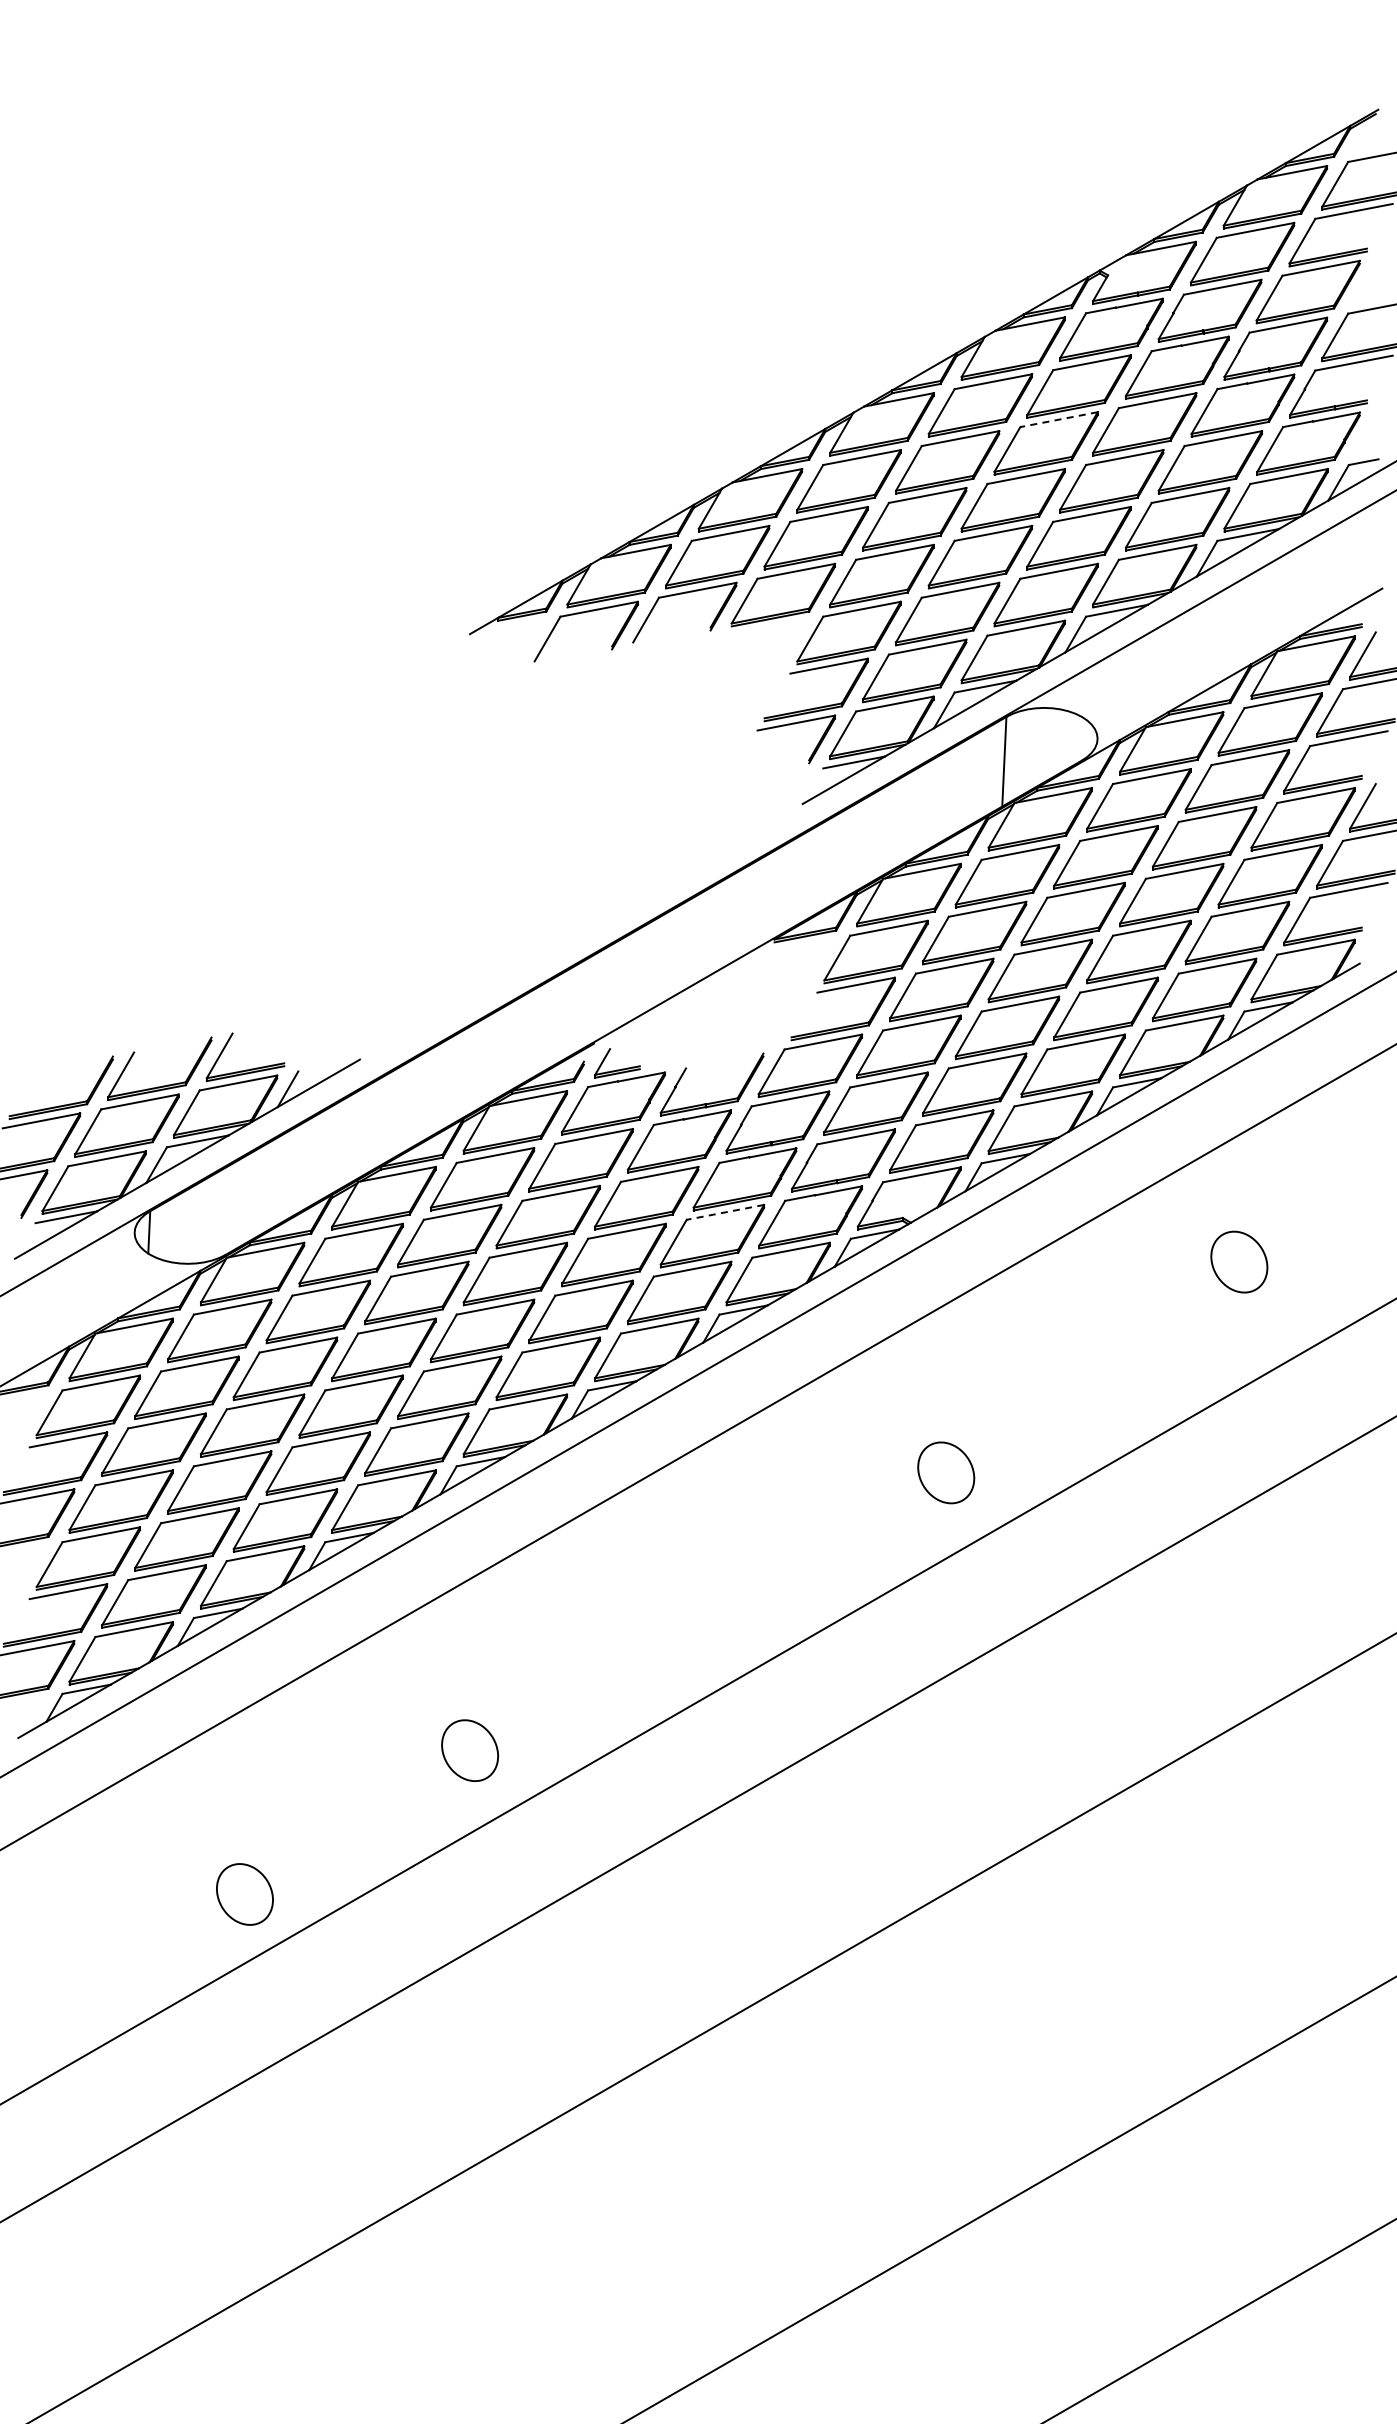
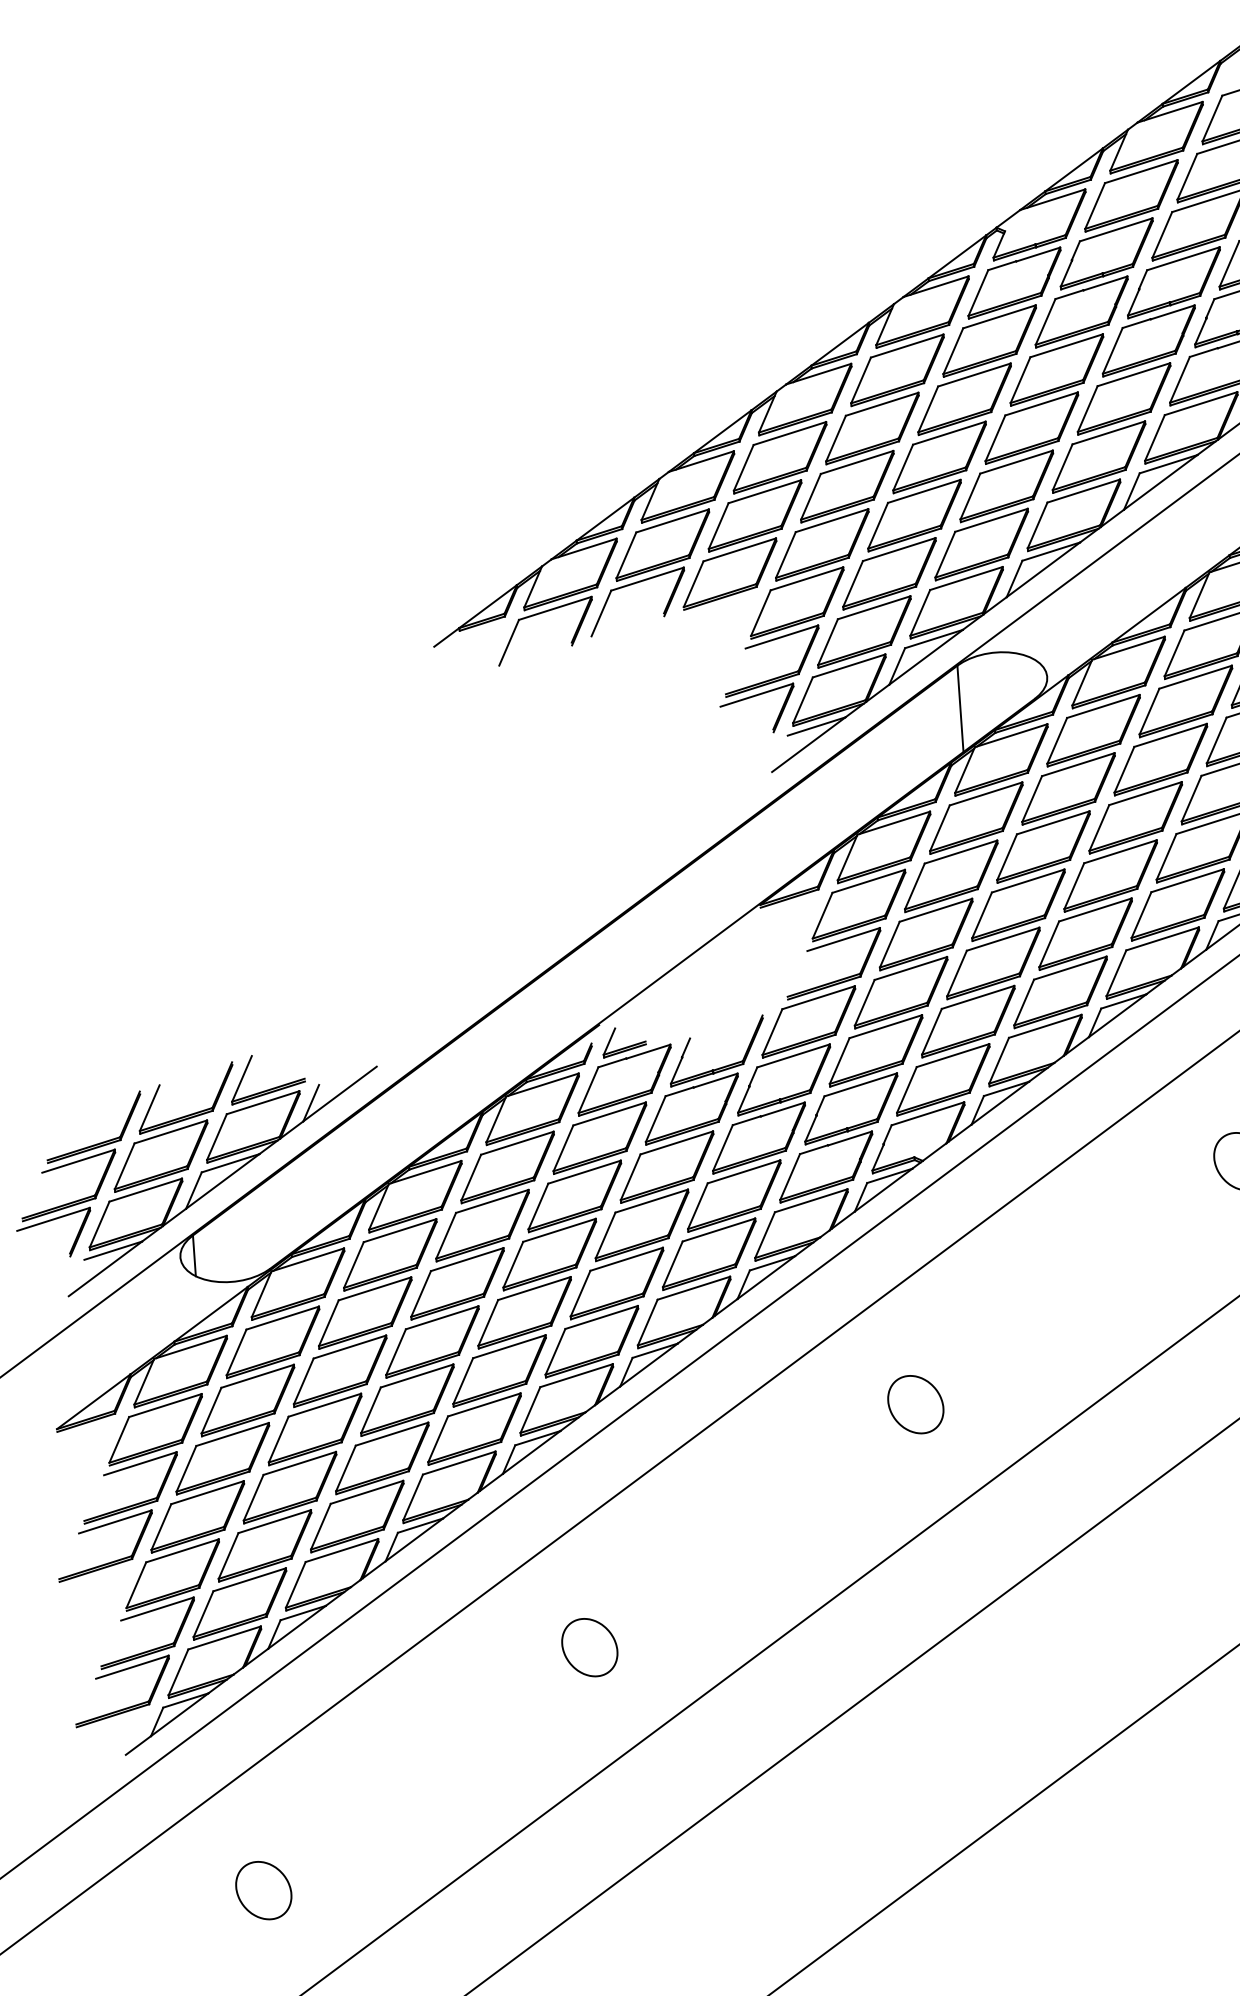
line: (1058, 419) -> (973, 374), dashed -> solid
line: (724, 1212) -> (743, 1172), dashed -> solid
part: (946, 1472) -> (916, 1404), moved
part: (470, 1750) -> (590, 1647), moved
part: (244, 1894) -> (263, 1890), moved

